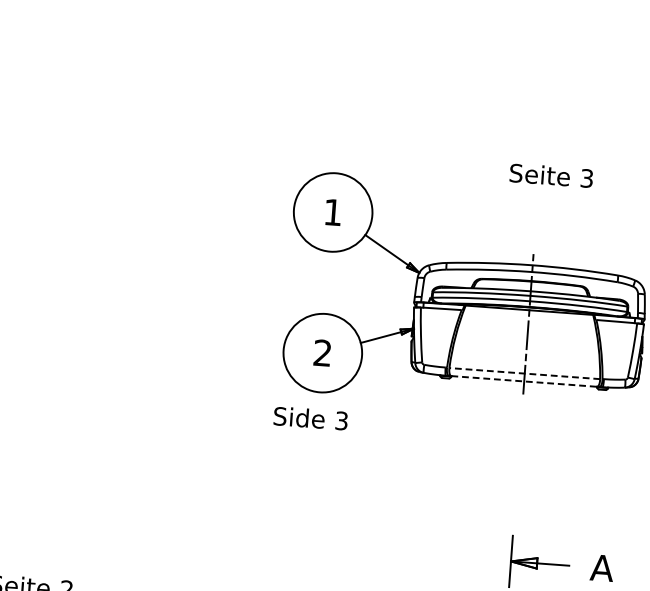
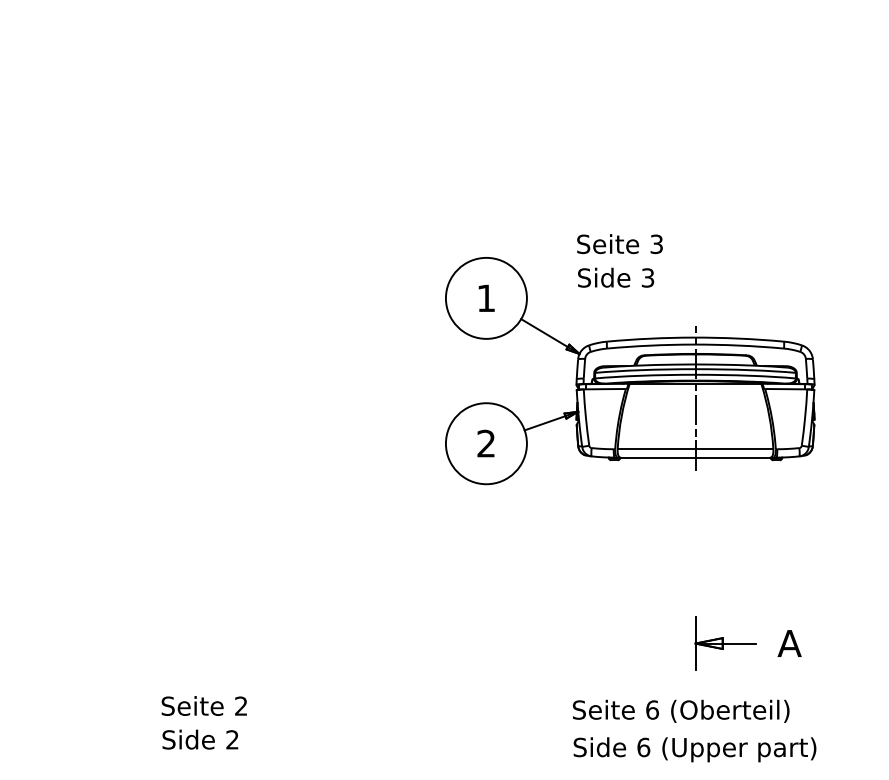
text: (550, 176) -> (619, 244), moved
line: (524, 373) -> (695, 449), dashed -> solid
line: (525, 381) -> (696, 457), dashed -> solid
text: (311, 418) -> (616, 277), moved

